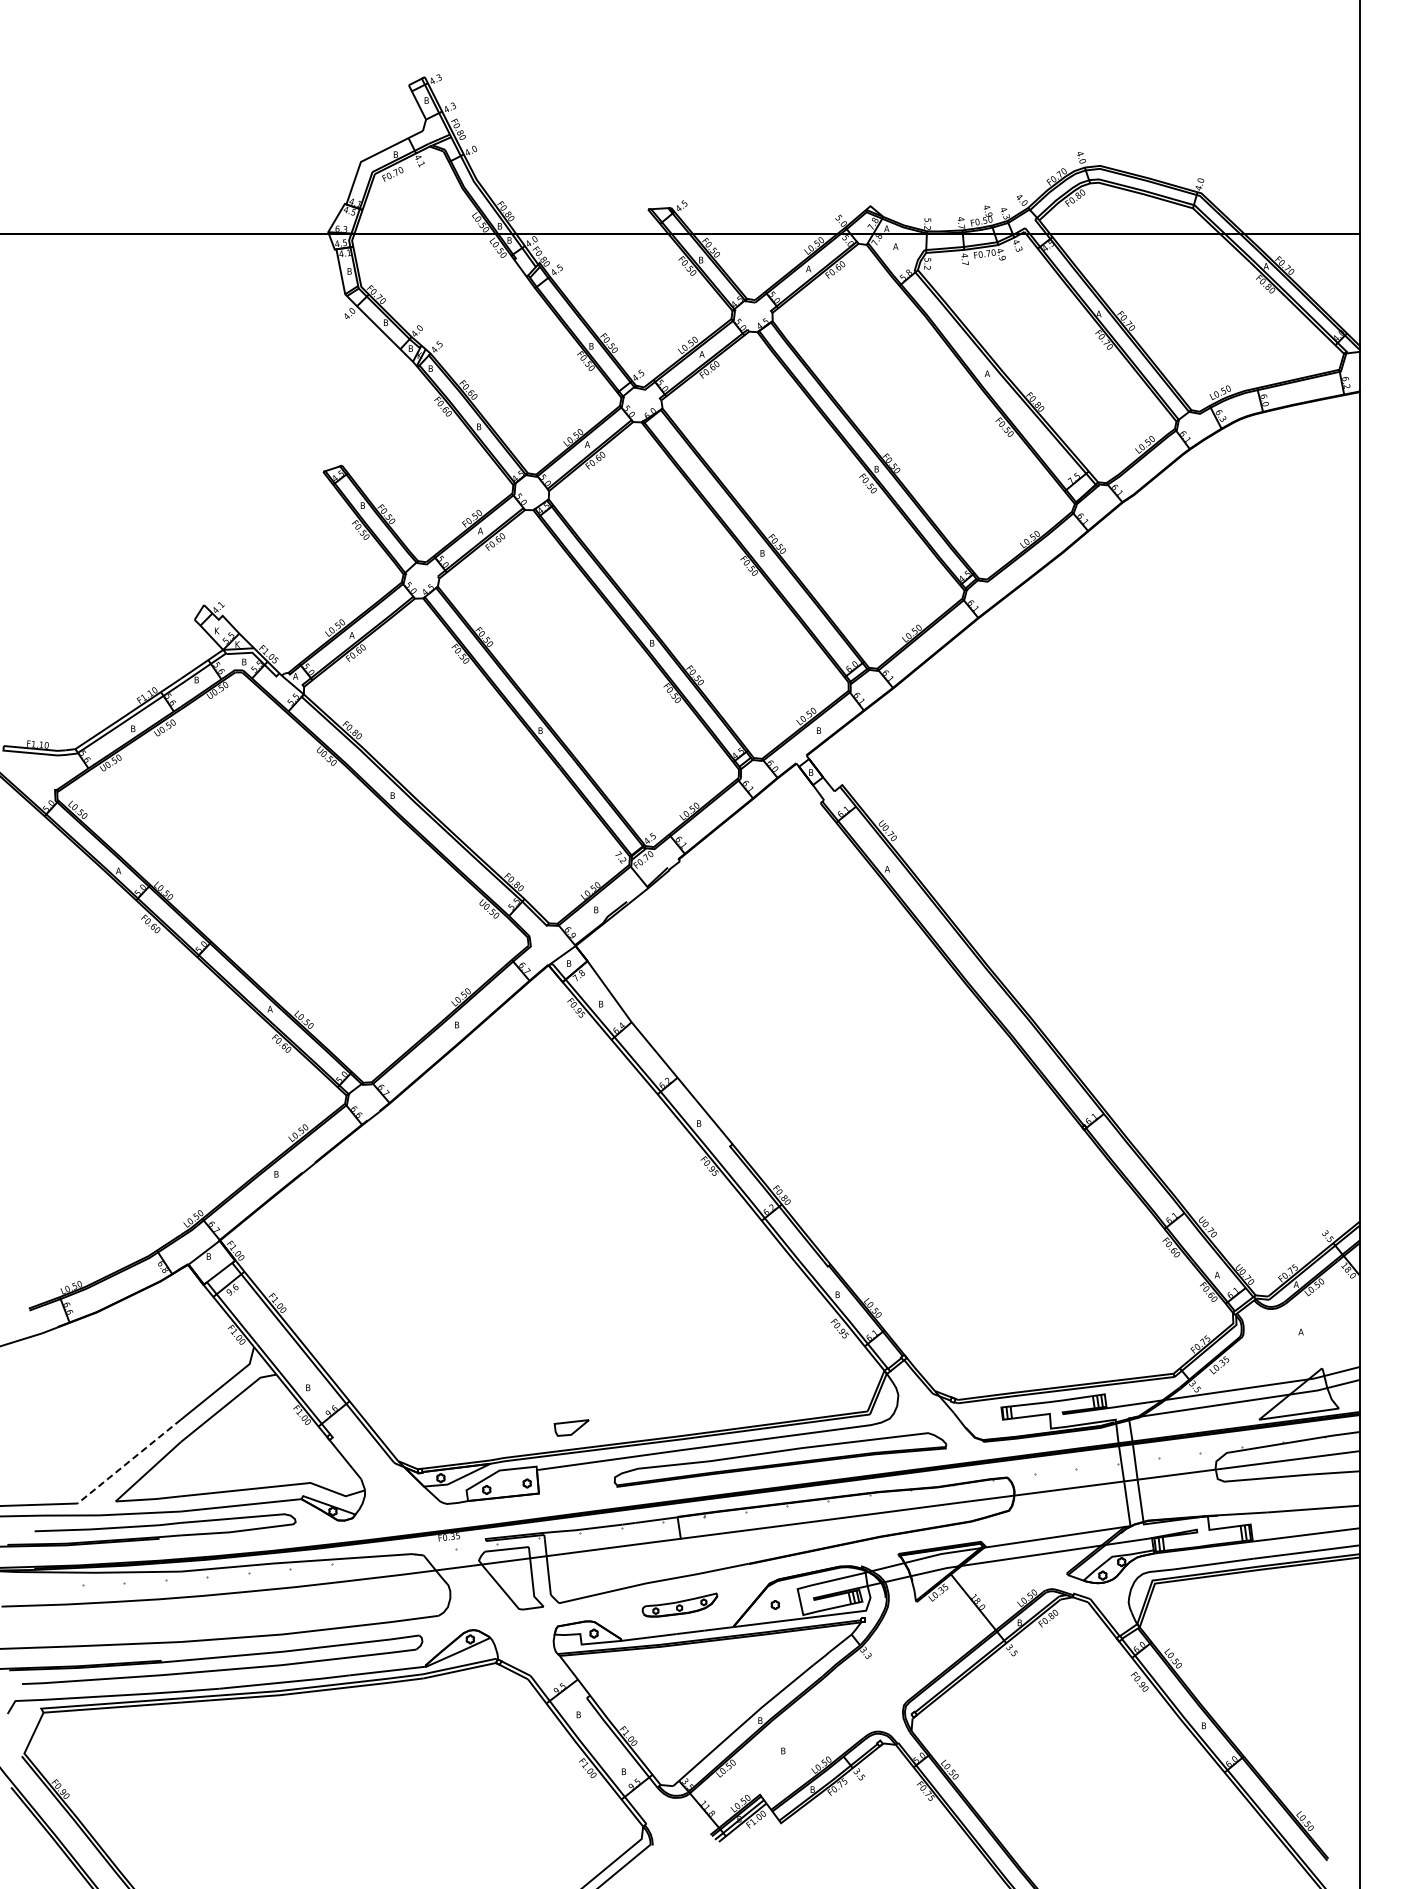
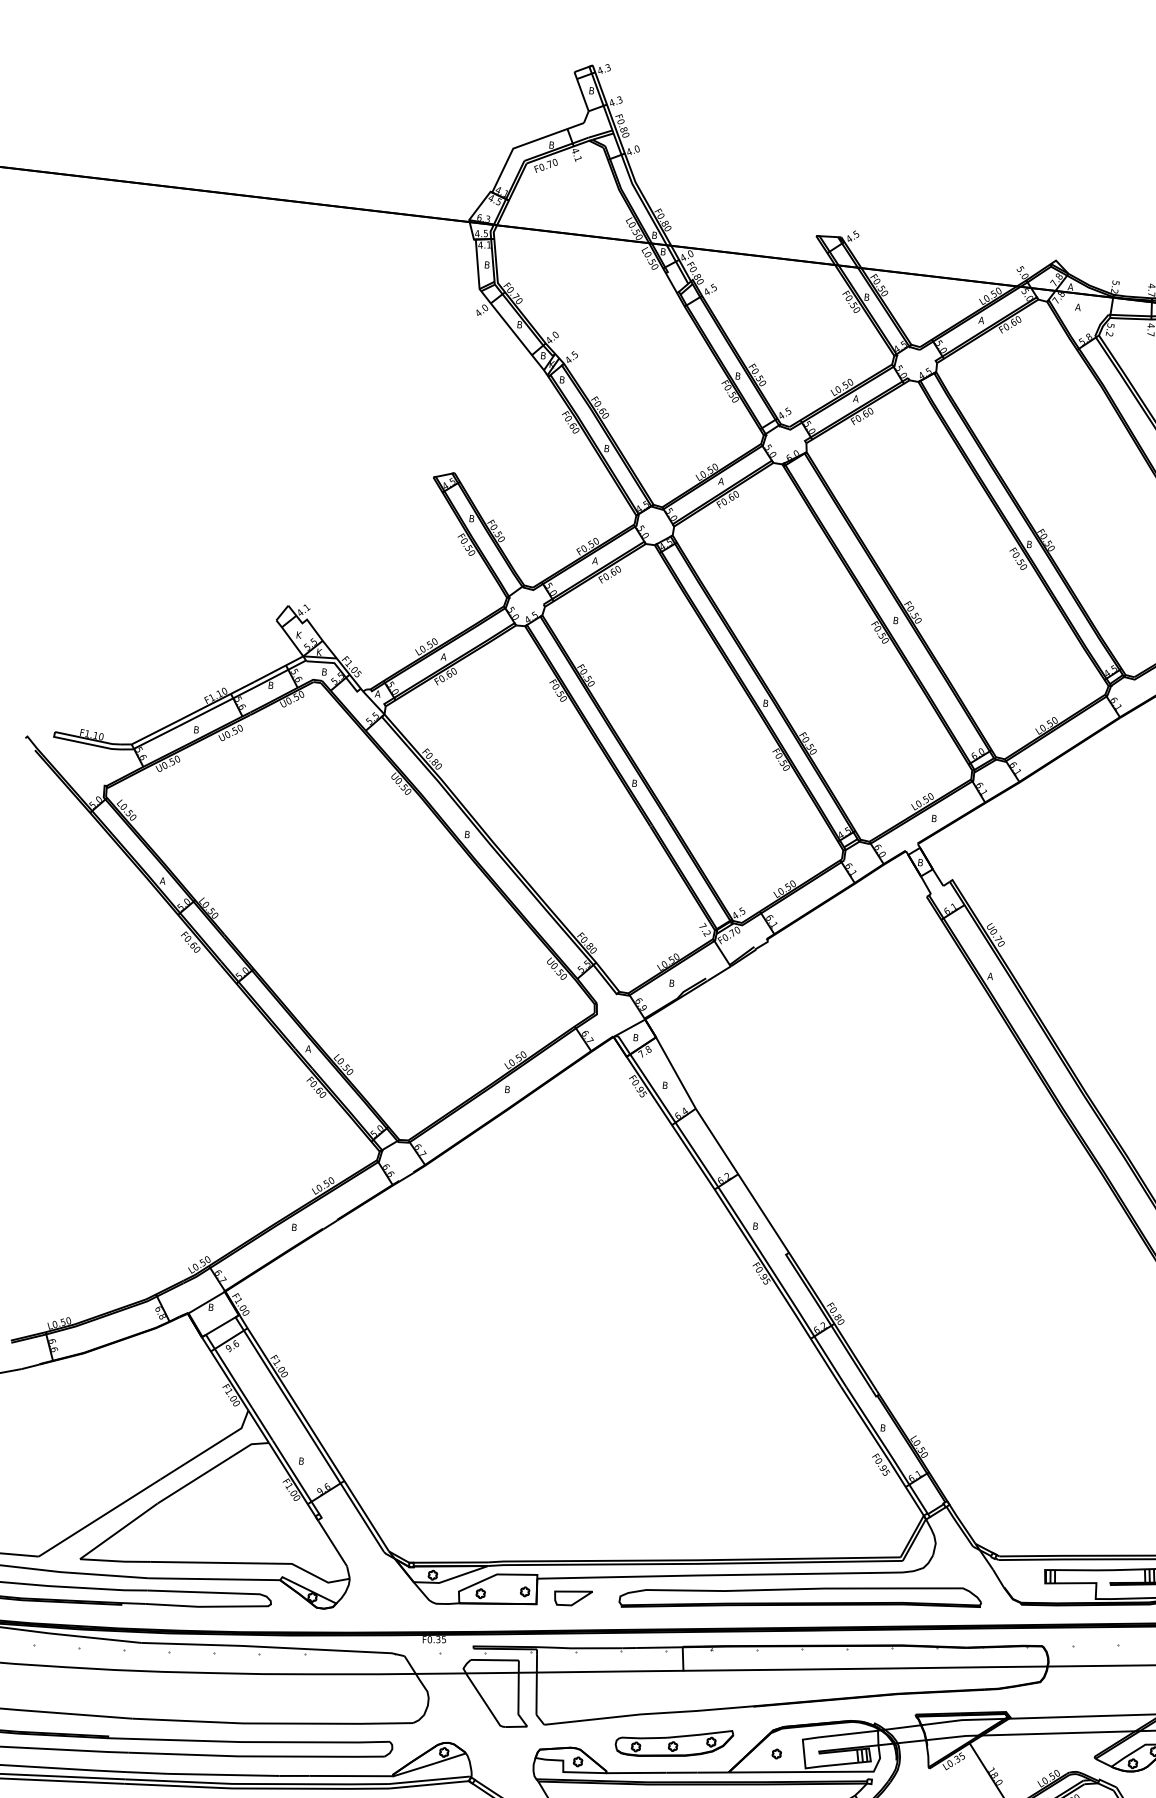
part: (571, 1427) -> (572, 1597), moved
line: (128, 1461) -> (98, 1517), dashed -> solid
part: (679, 1604) -> (673, 1741), size x1.43

